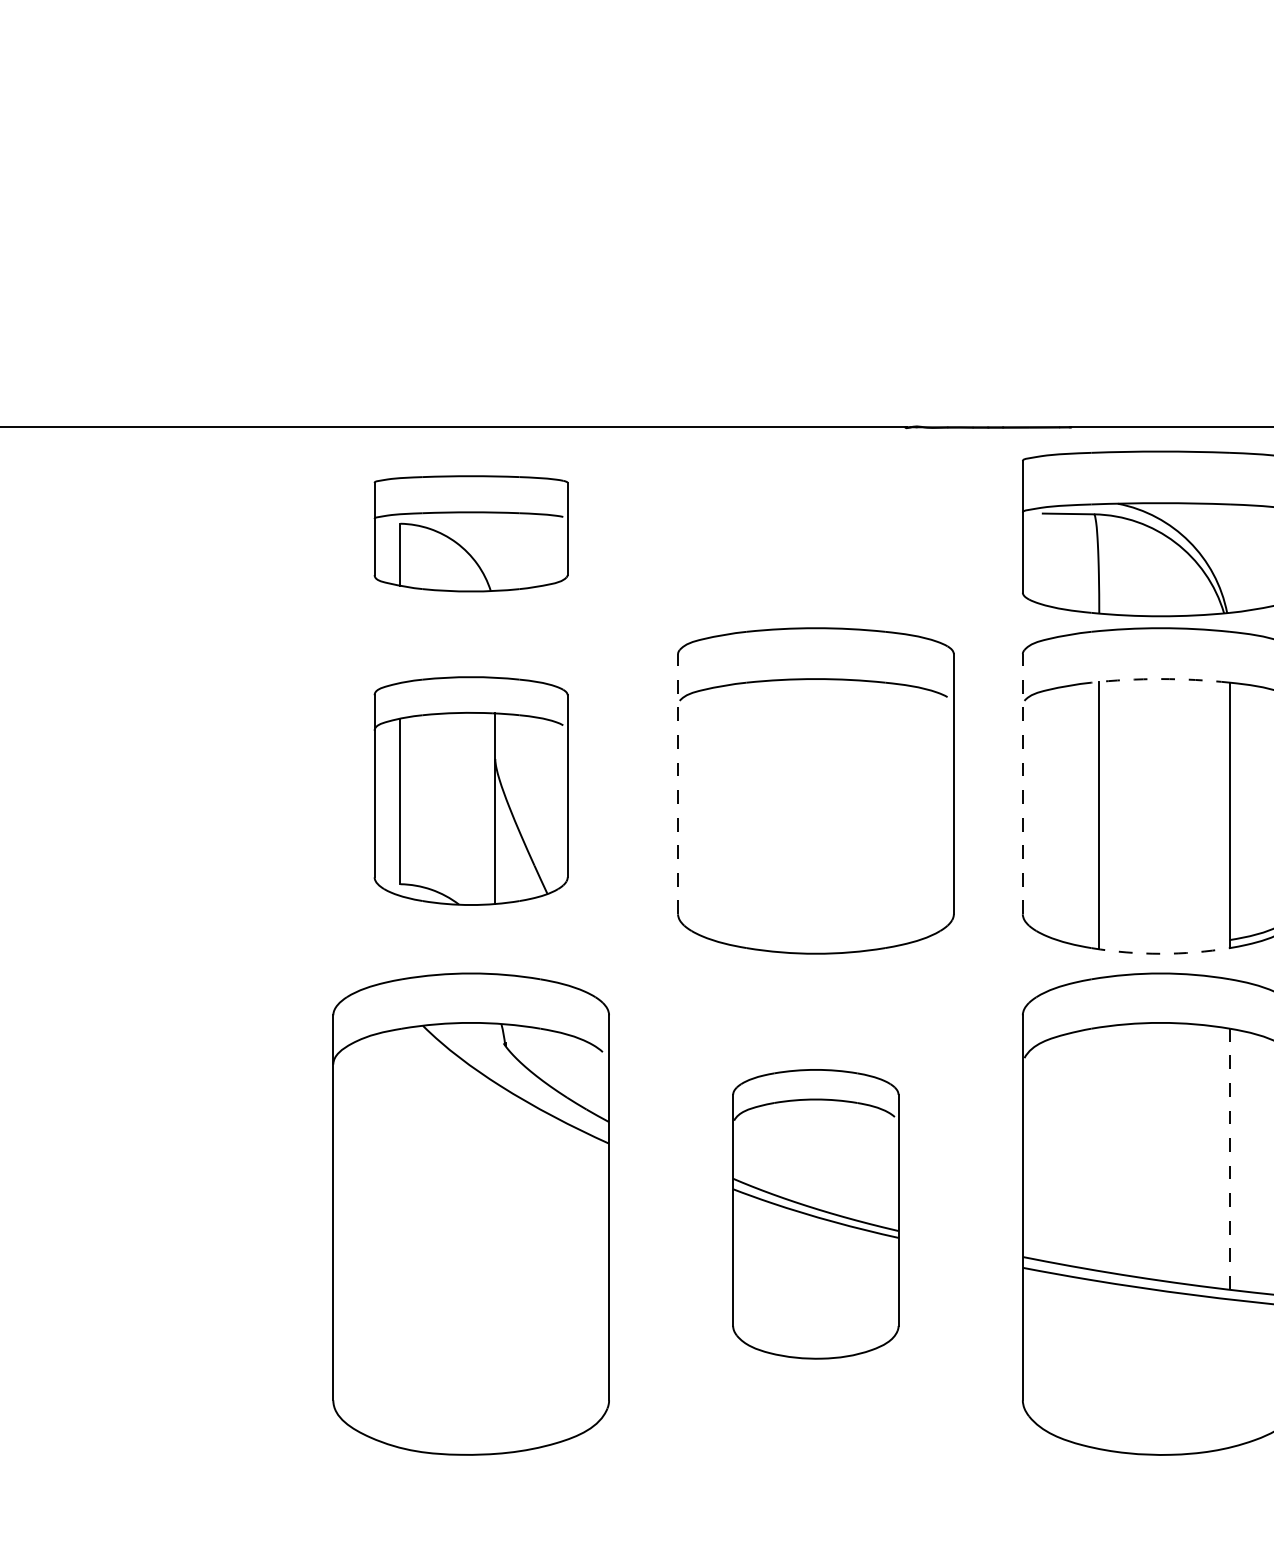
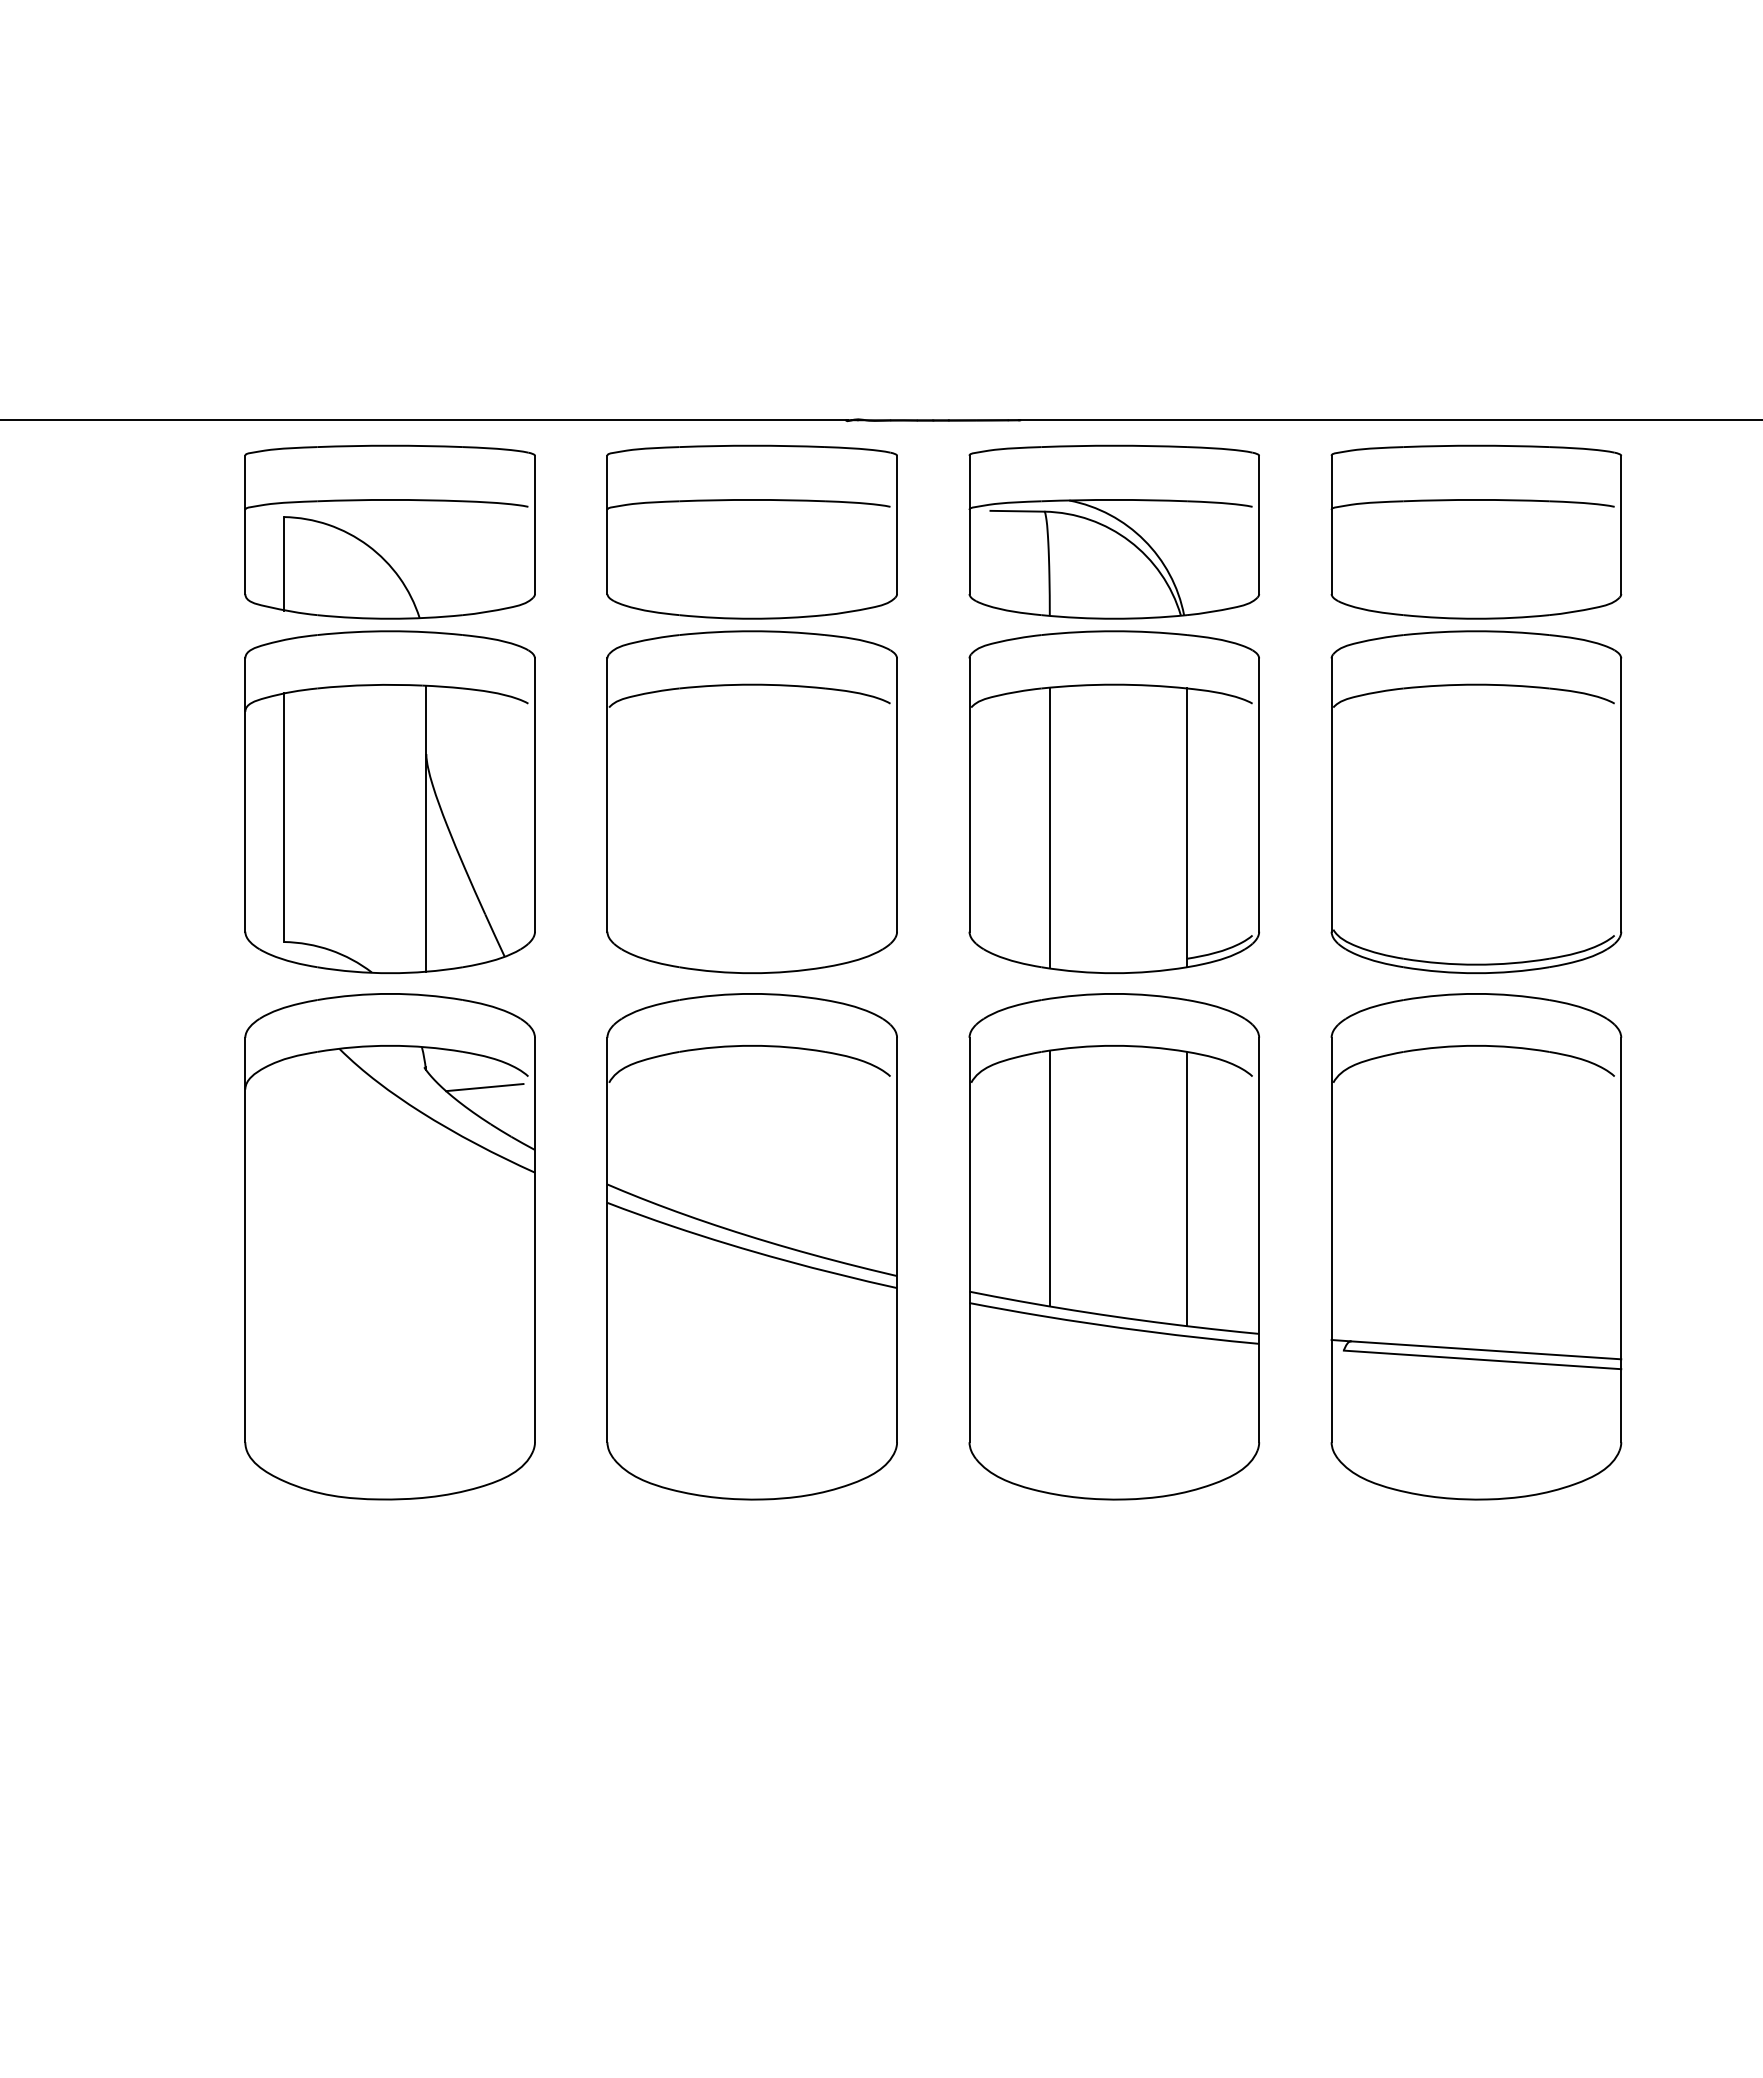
part: (470, 533) -> (389, 531), size x1.43
part: (815, 533) -> (751, 531), added
arc: (1160, 678) -> (1114, 684), dashed -> solid
line: (678, 784) -> (607, 795), dashed -> solid
line: (1022, 784) -> (969, 795), dashed -> solid
part: (470, 791) -> (389, 802), size x1.43
arc: (1160, 954) -> (1114, 973), dashed -> solid
line: (561, 1062) -> (484, 1087), added
line: (1098, 1149) -> (1049, 1178), added
line: (1229, 1158) -> (1186, 1188), dashed -> solid
part: (815, 1213) -> (751, 1246), size x1.67

